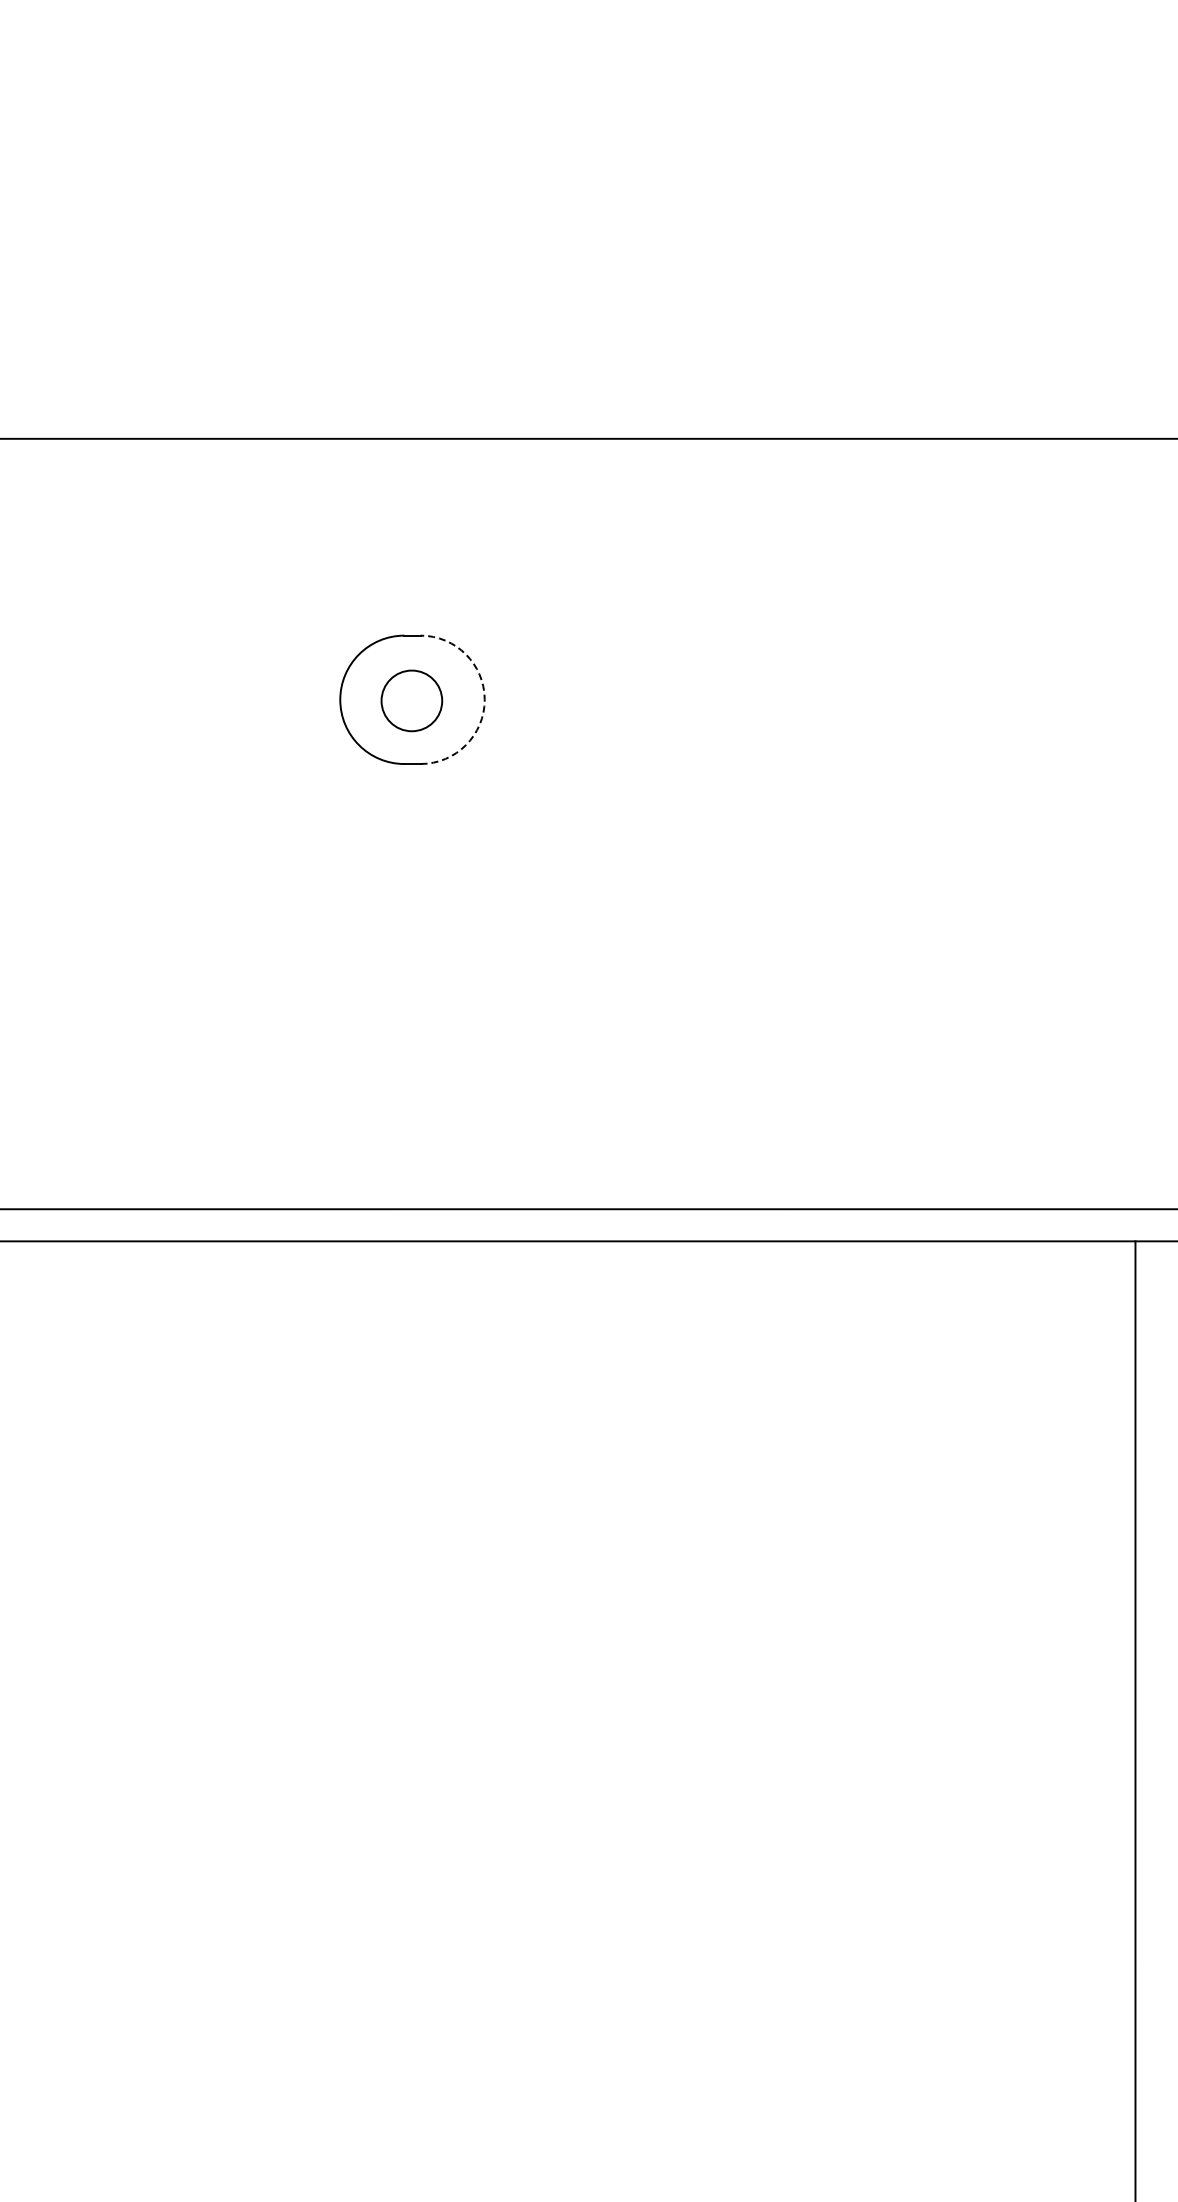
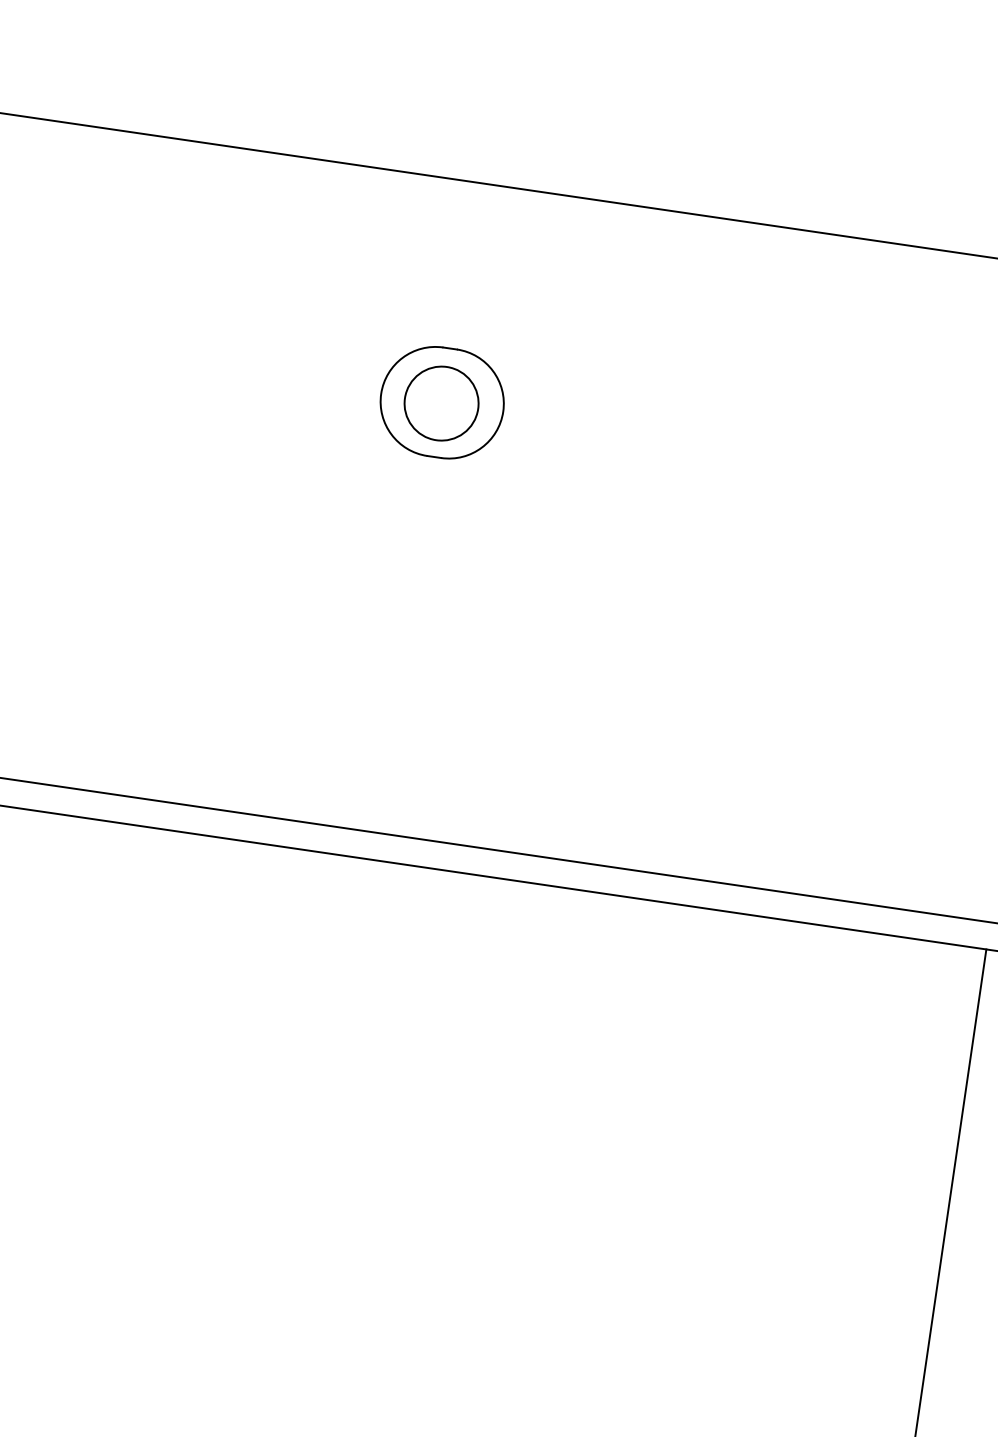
arc: (484, 699) -> (503, 411), dashed -> solid
circle: (411, 700) -> (441, 403), size x1.43

